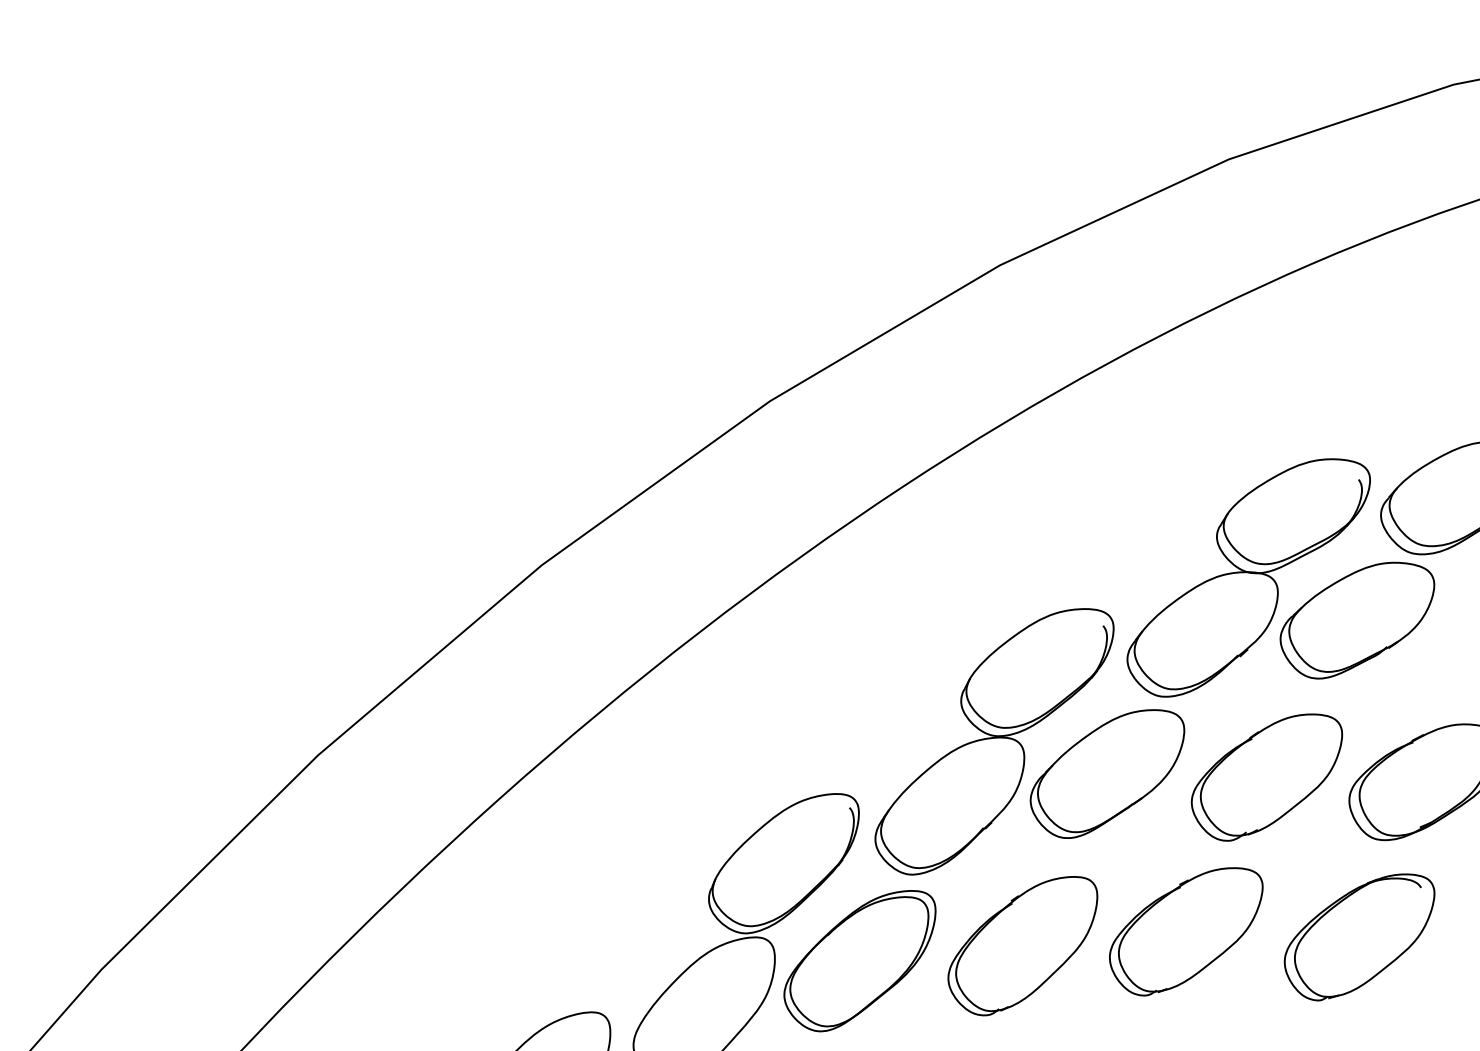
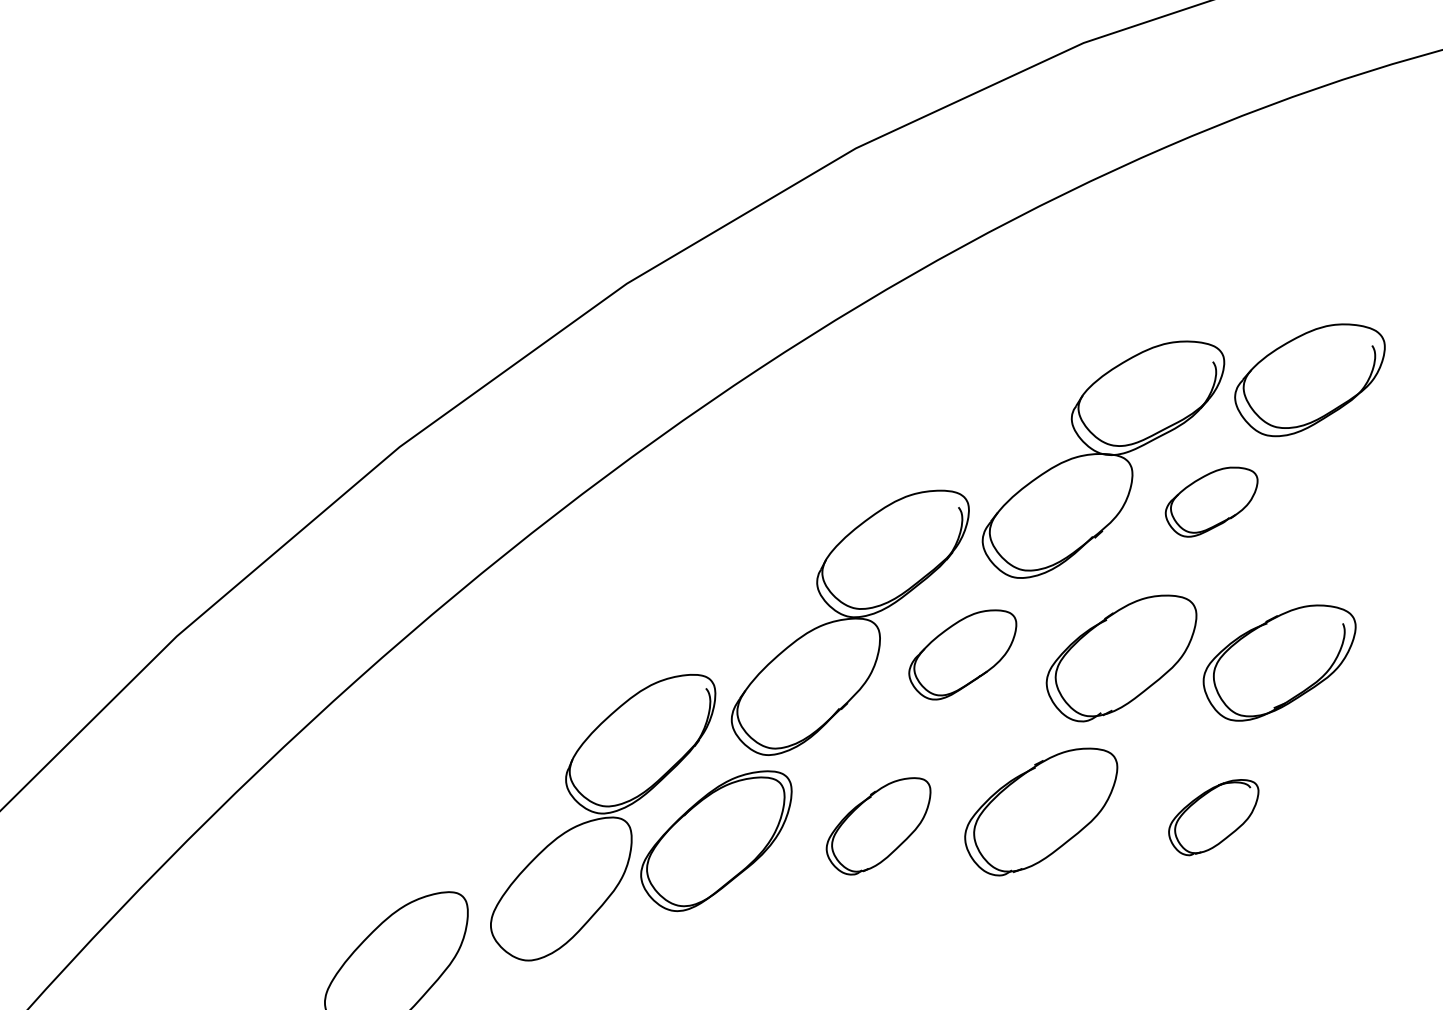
part: (1357, 620) -> (1211, 502), size x0.6
part: (1107, 773) -> (962, 654), size x0.7
part: (1359, 937) -> (1213, 817), size x0.6
part: (1022, 946) -> (878, 826), size x0.7

